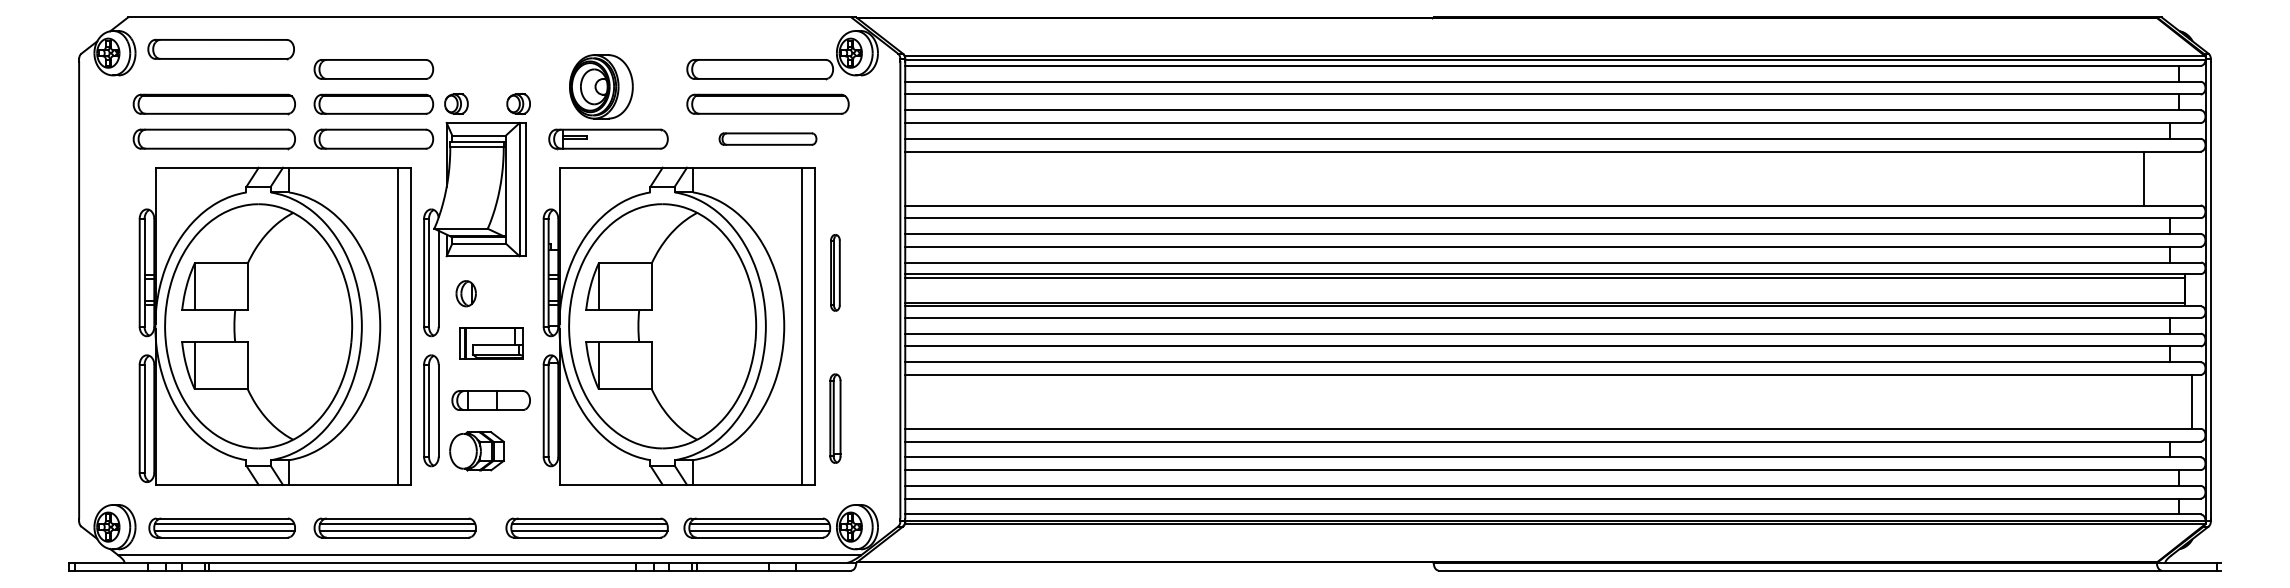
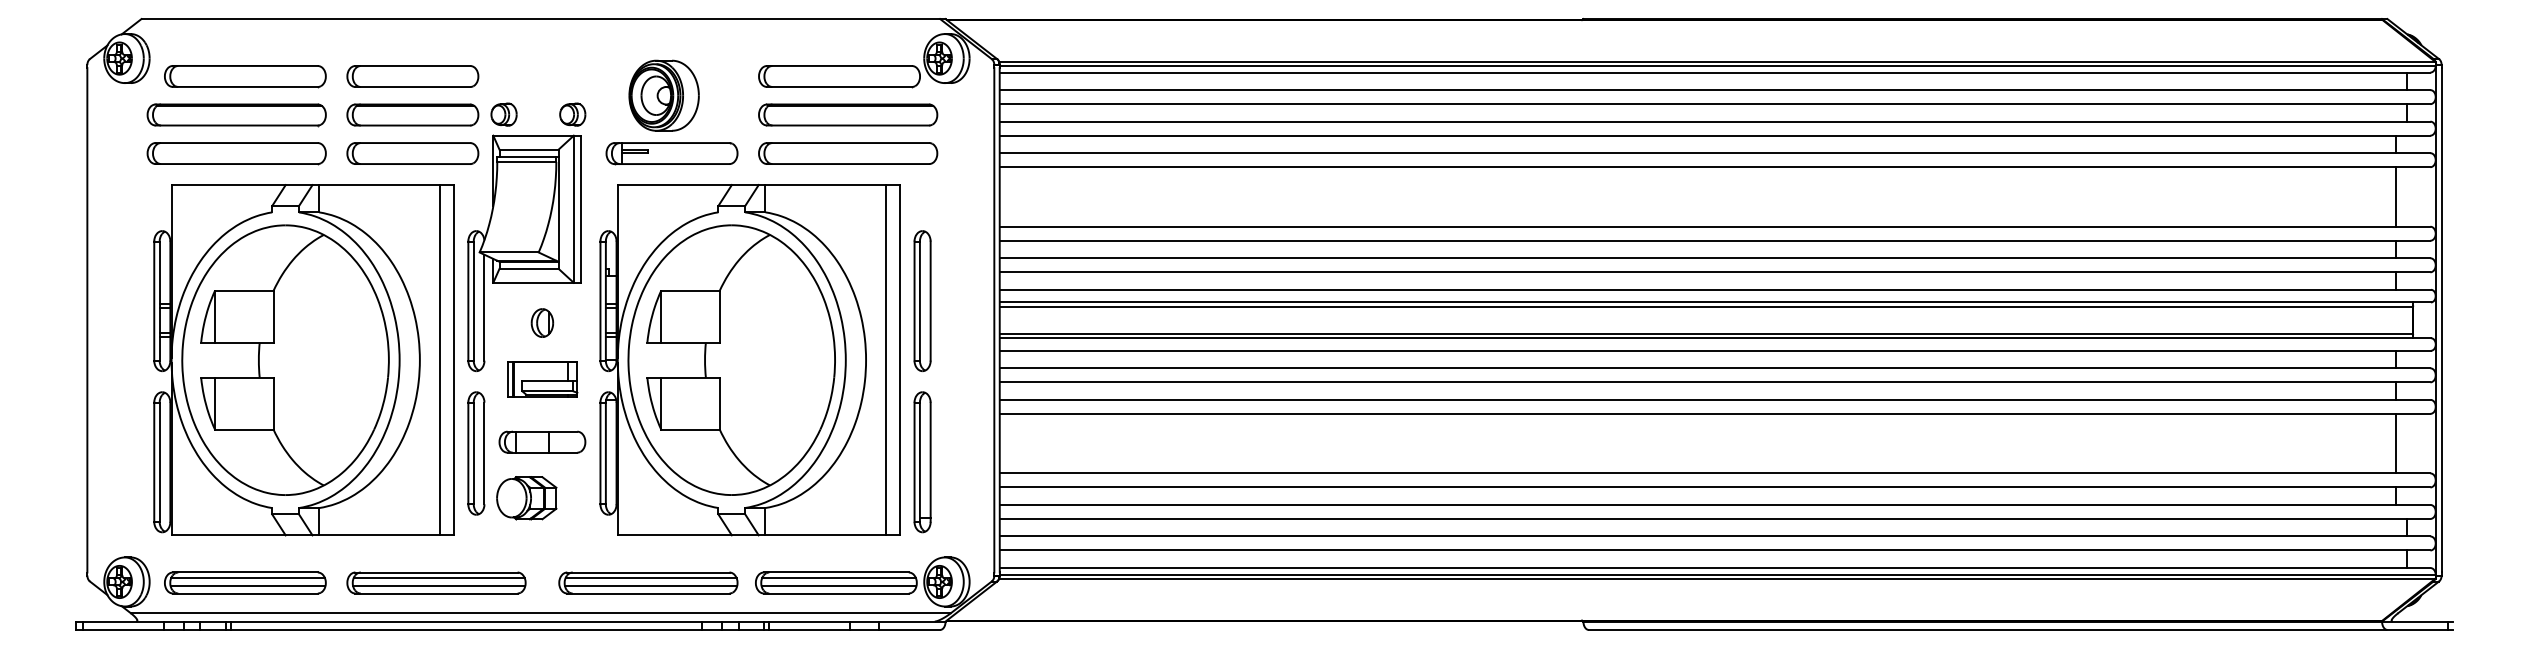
part: (220, 49) -> (244, 76), moved
part: (767, 138) -> (847, 152), size x1.67
line: (2143, 178) -> (2395, 196), moved
part: (835, 272) -> (922, 300), size x1.67
part: (465, 293) -> (541, 322), moved
line: (2191, 401) -> (2395, 443), moved
part: (835, 418) -> (922, 461), size x1.43

